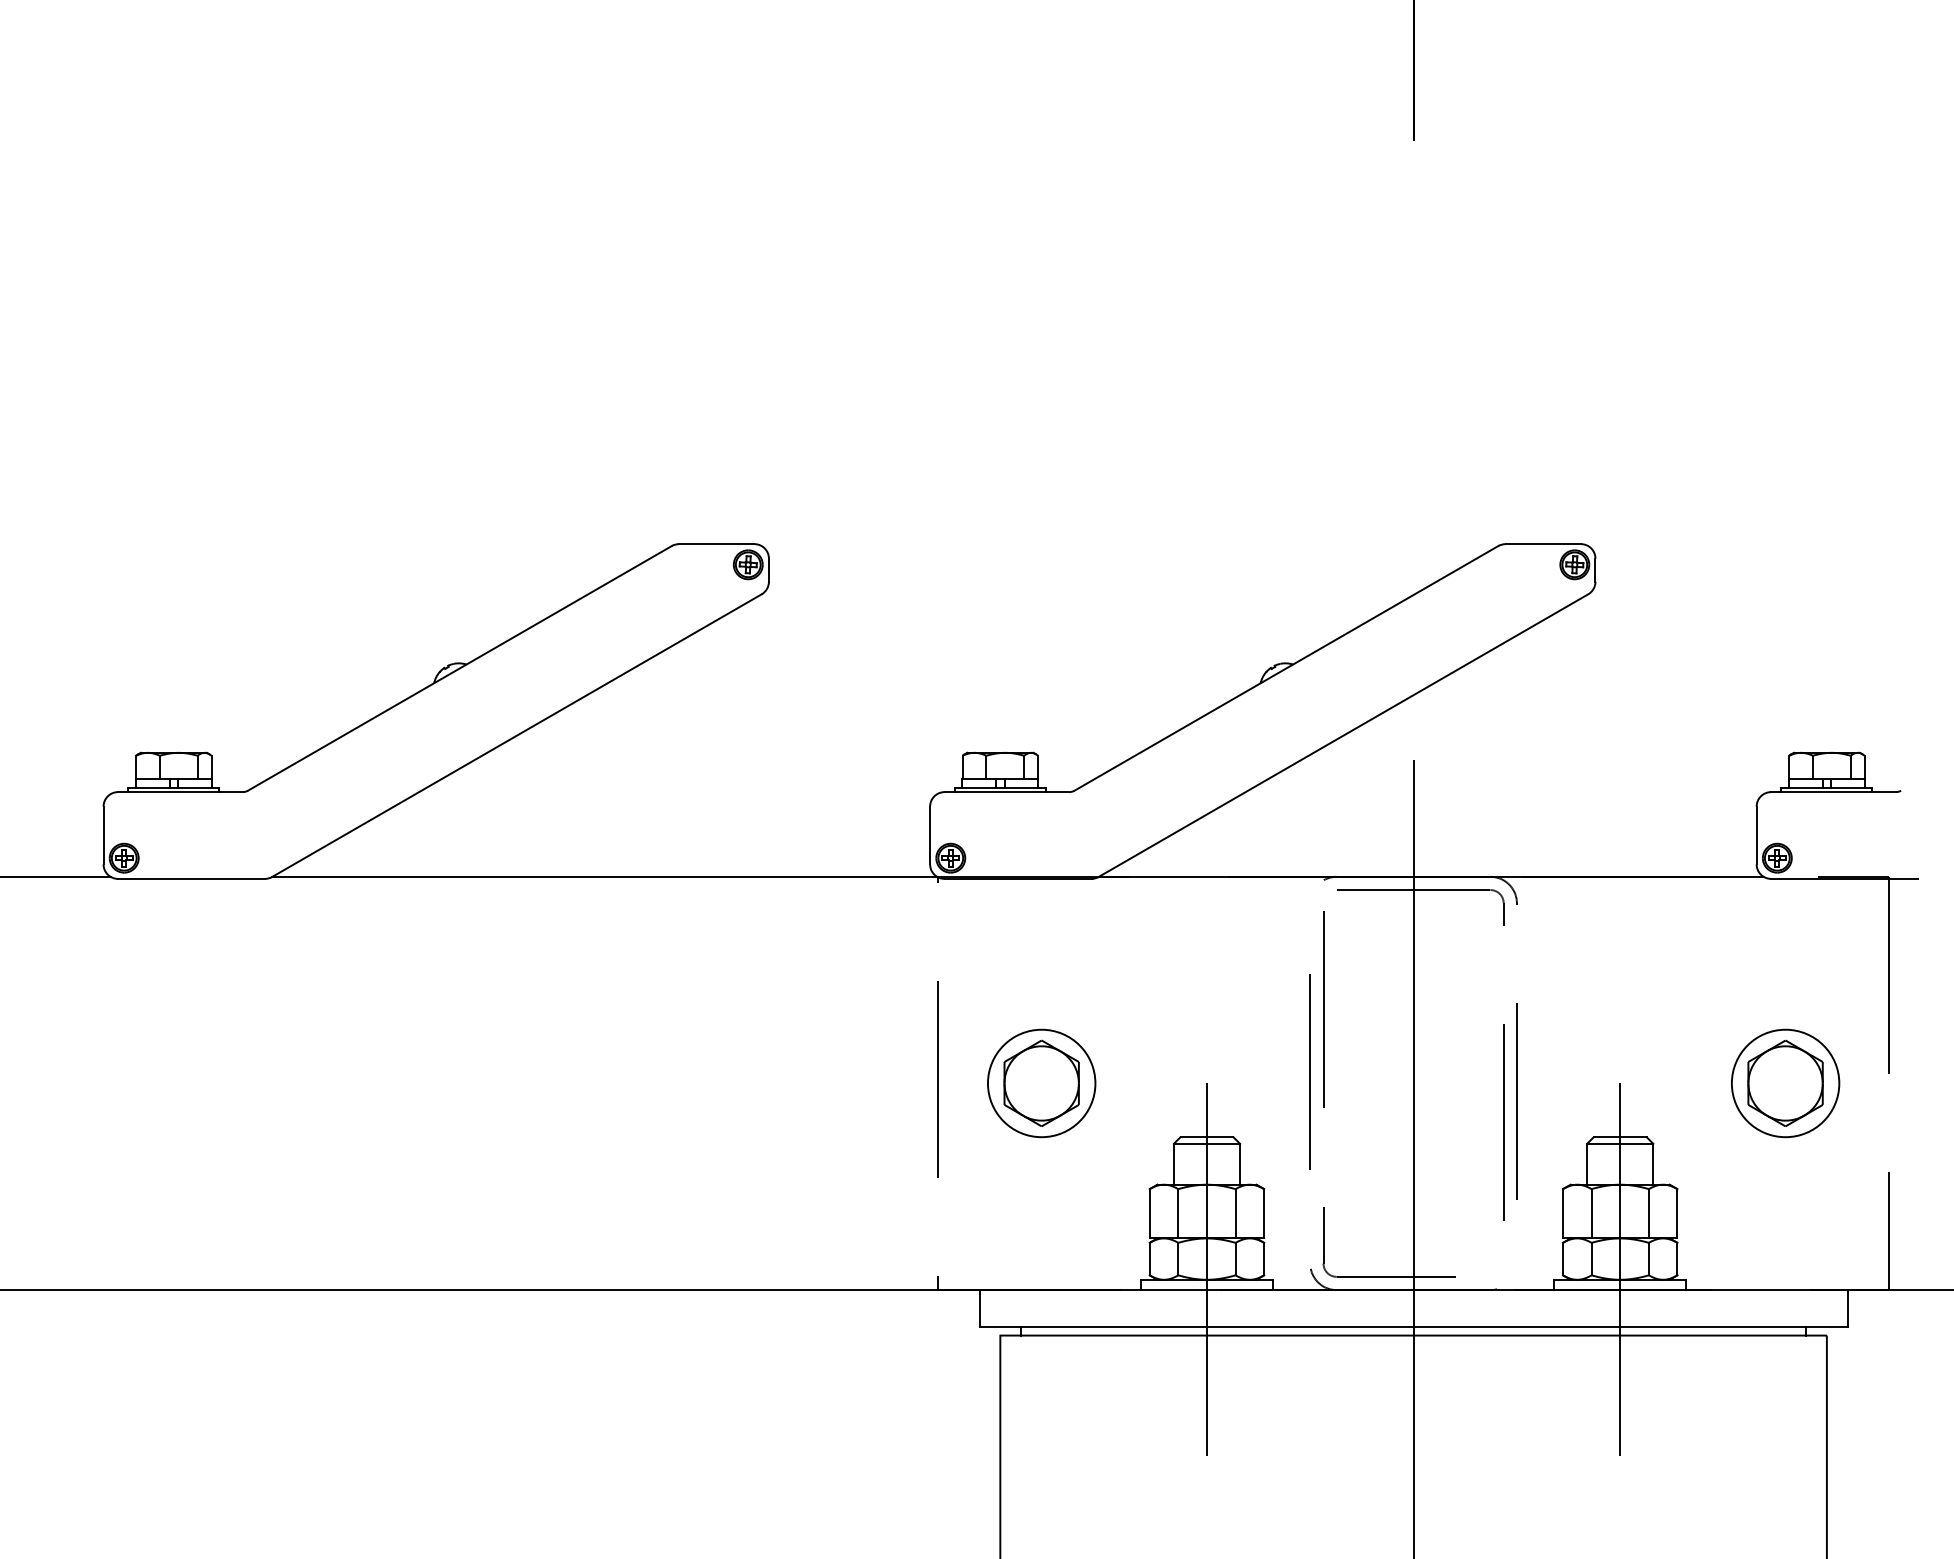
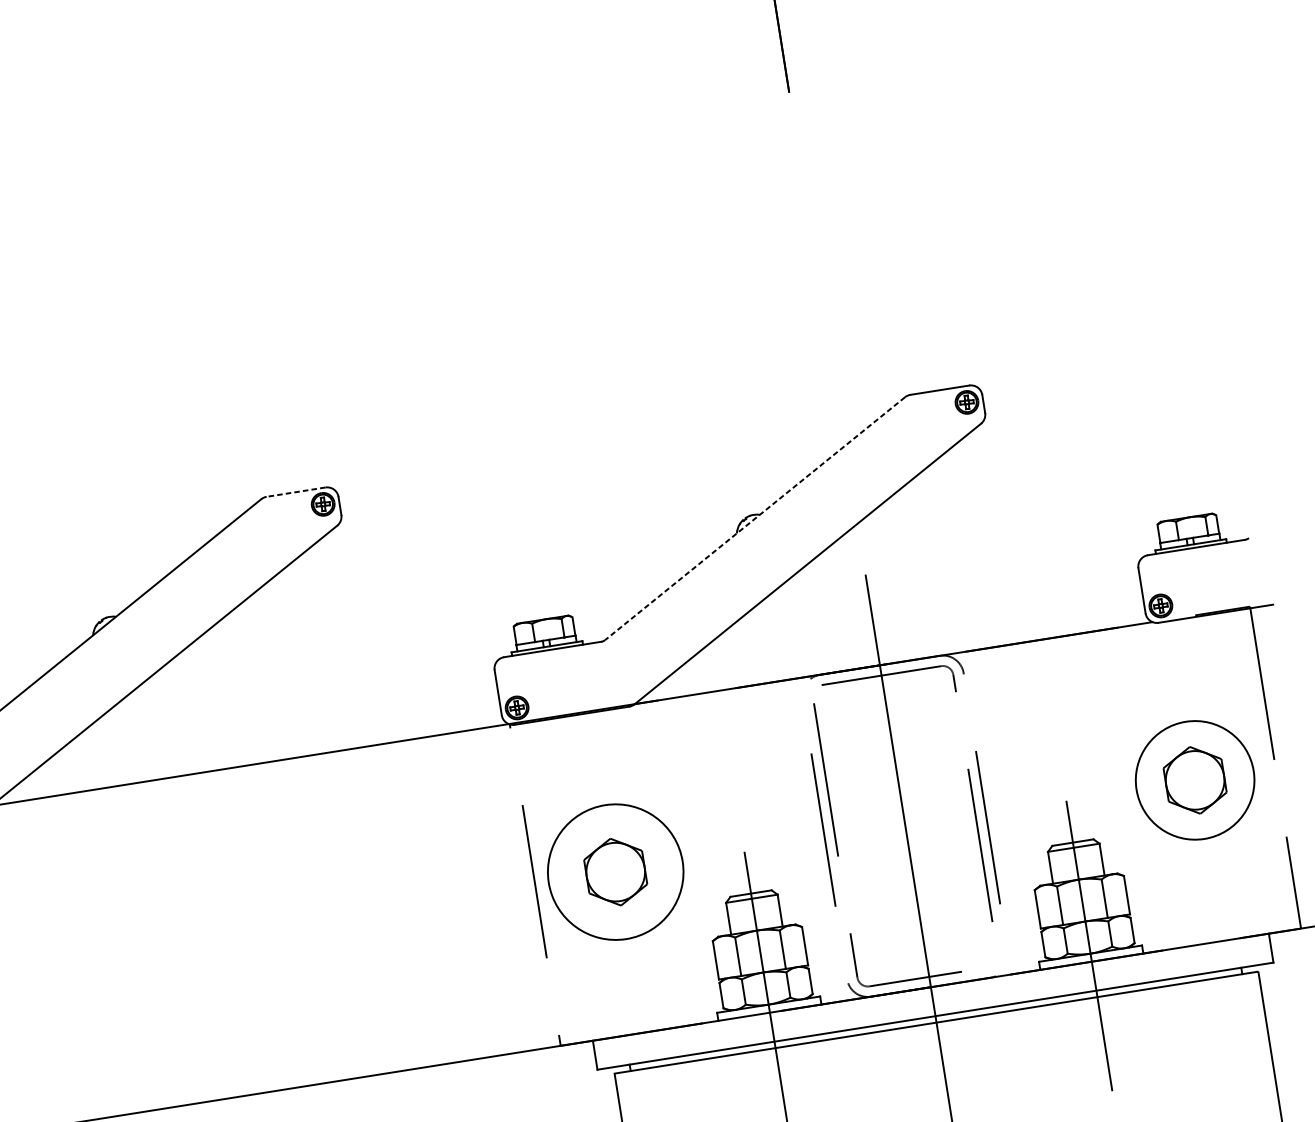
line: (716, 544) -> (295, 492), solid -> dashed
line: (1286, 668) -> (755, 518), solid -> dashed
circle: (1041, 1083) -> (615, 872), size x1.6
circle: (1785, 1083) -> (1195, 780), size x1.4

